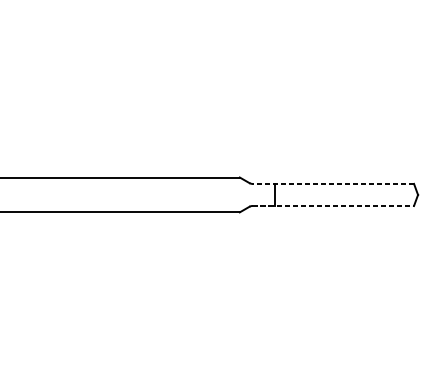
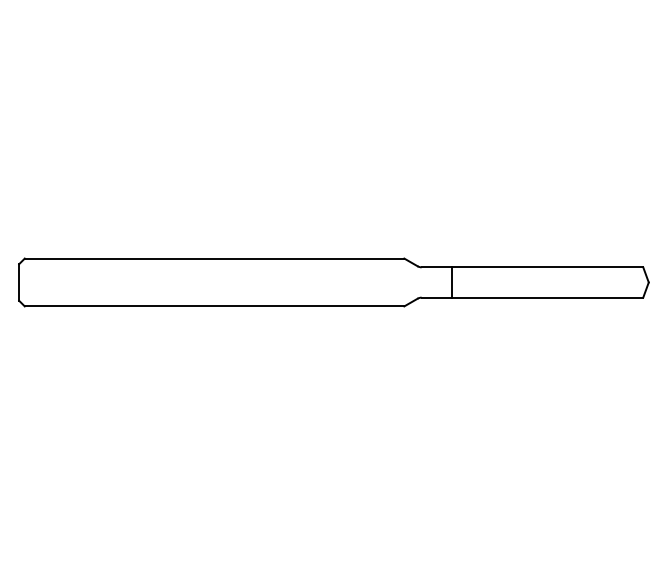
line: (333, 184) -> (532, 267), dashed -> solid
line: (333, 205) -> (532, 297), dashed -> solid

